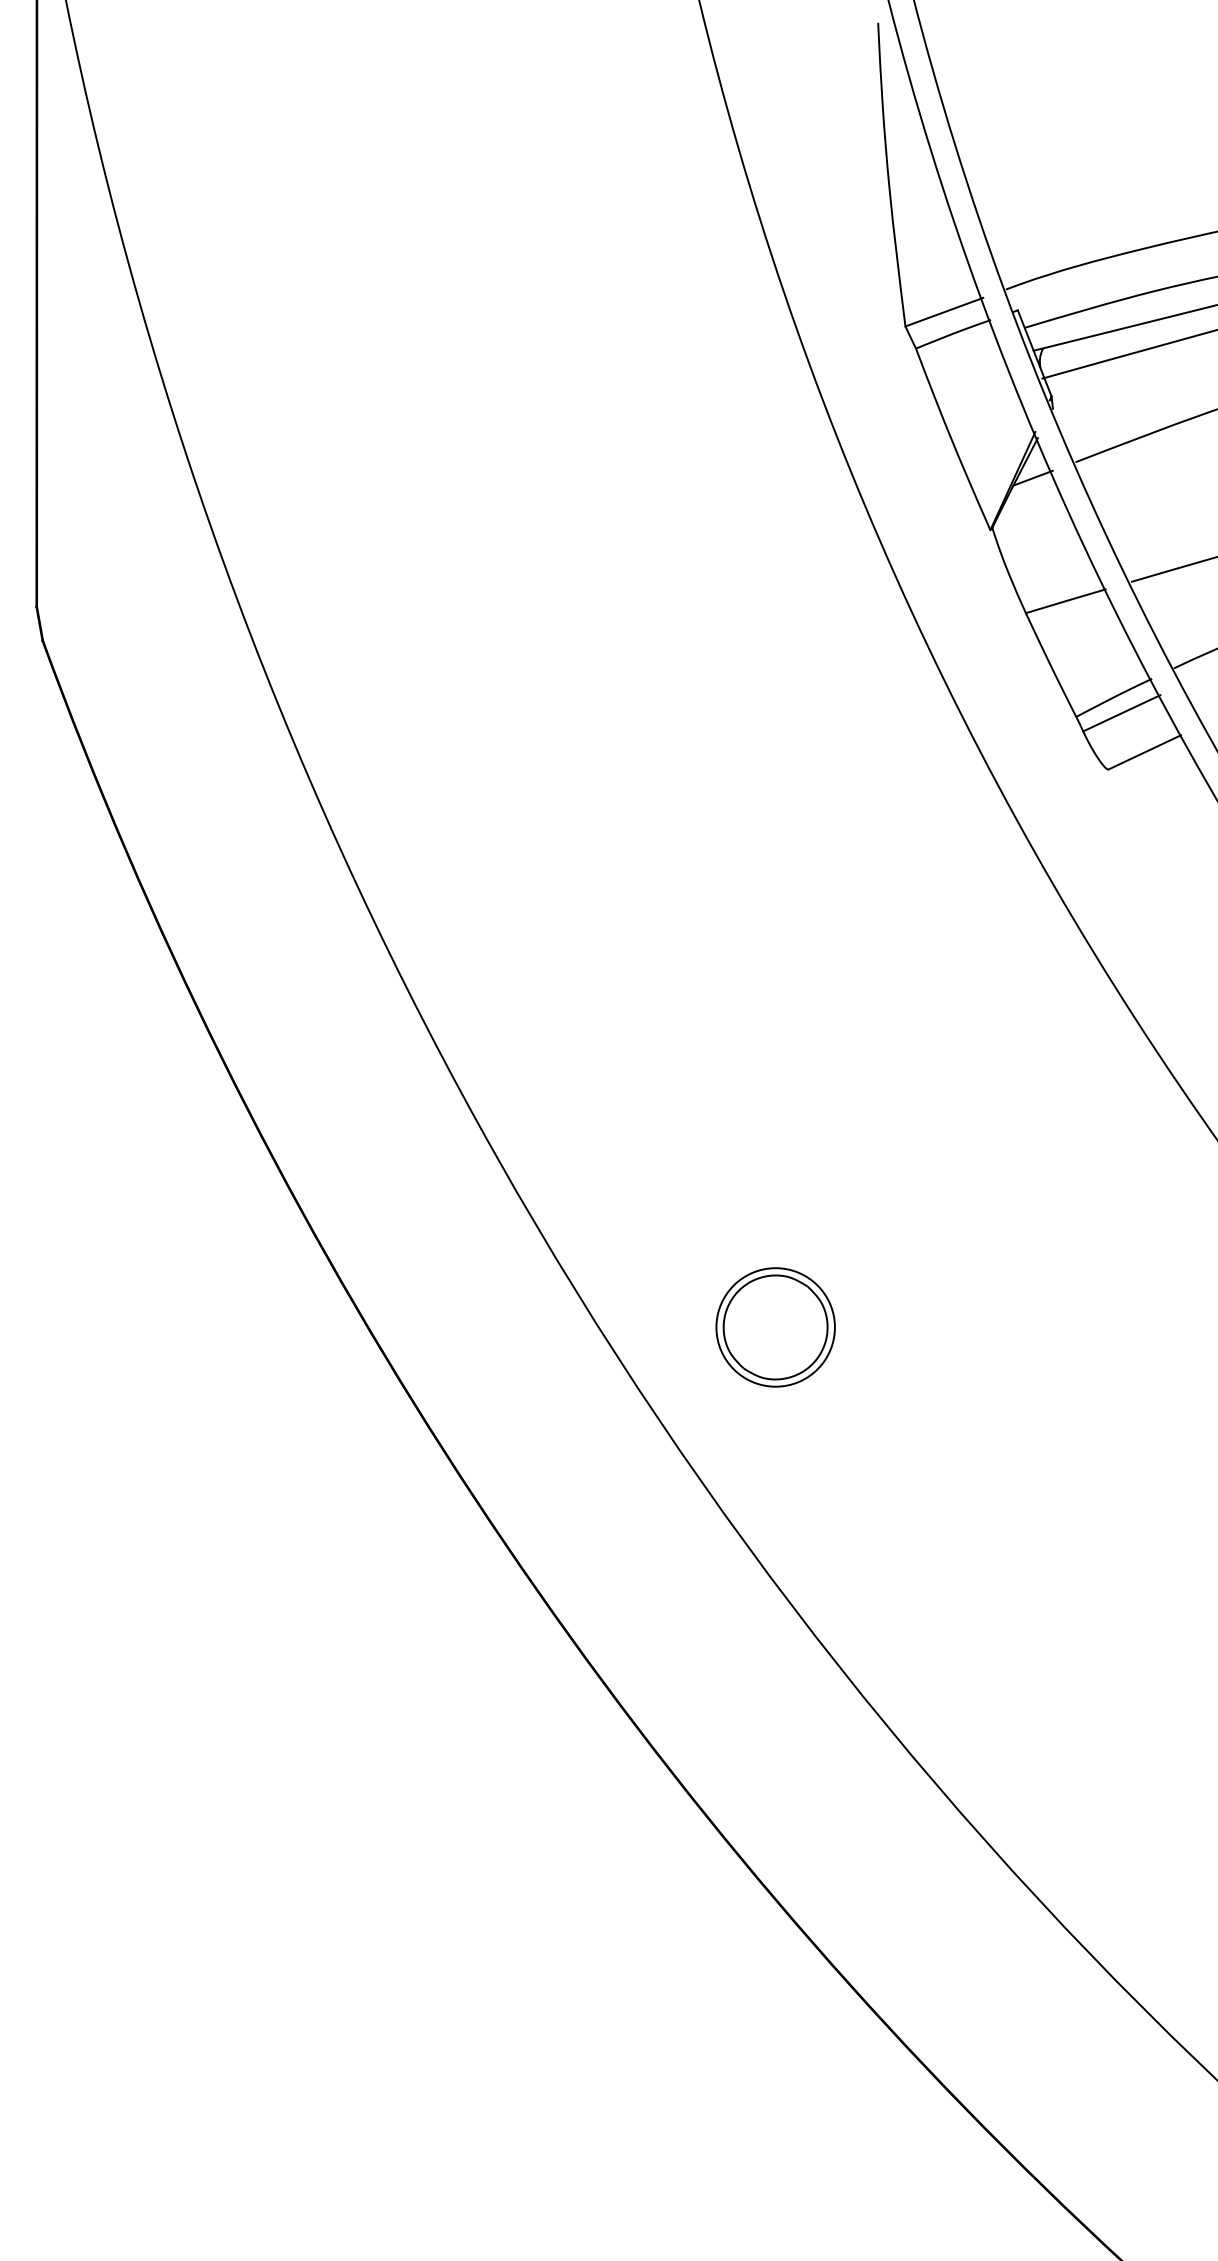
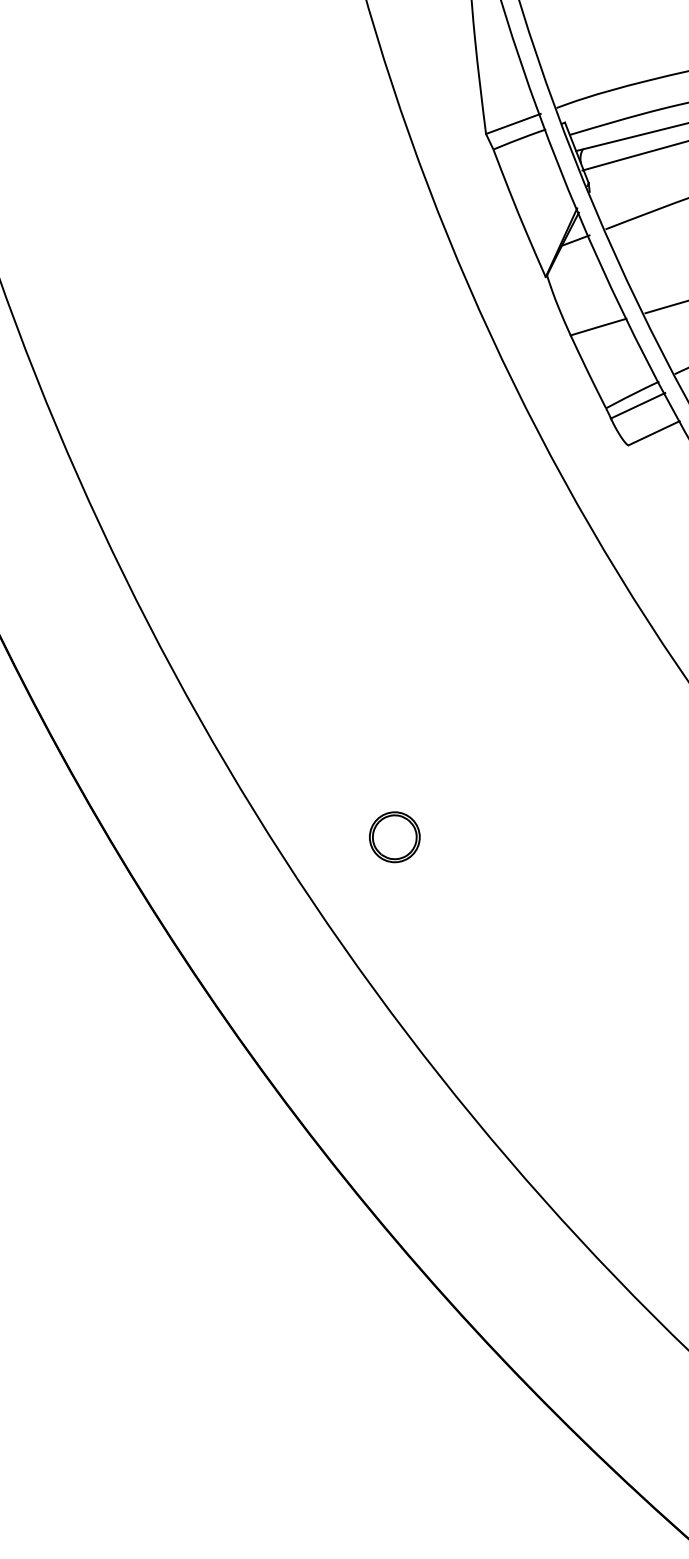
part: (775, 1327) -> (394, 837), size x0.6

